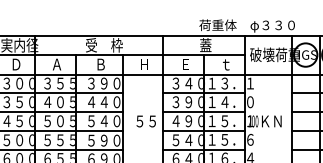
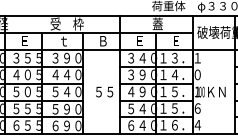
text: (56, 64) -> (24, 41), Ａ -> Ｅ
text: (100, 64) -> (63, 41), Ｂ -> ｔ
text: (144, 64) -> (103, 41), Ｈ -> Ｂ
text: (226, 64) -> (176, 41), ｔ -> Ｅ

